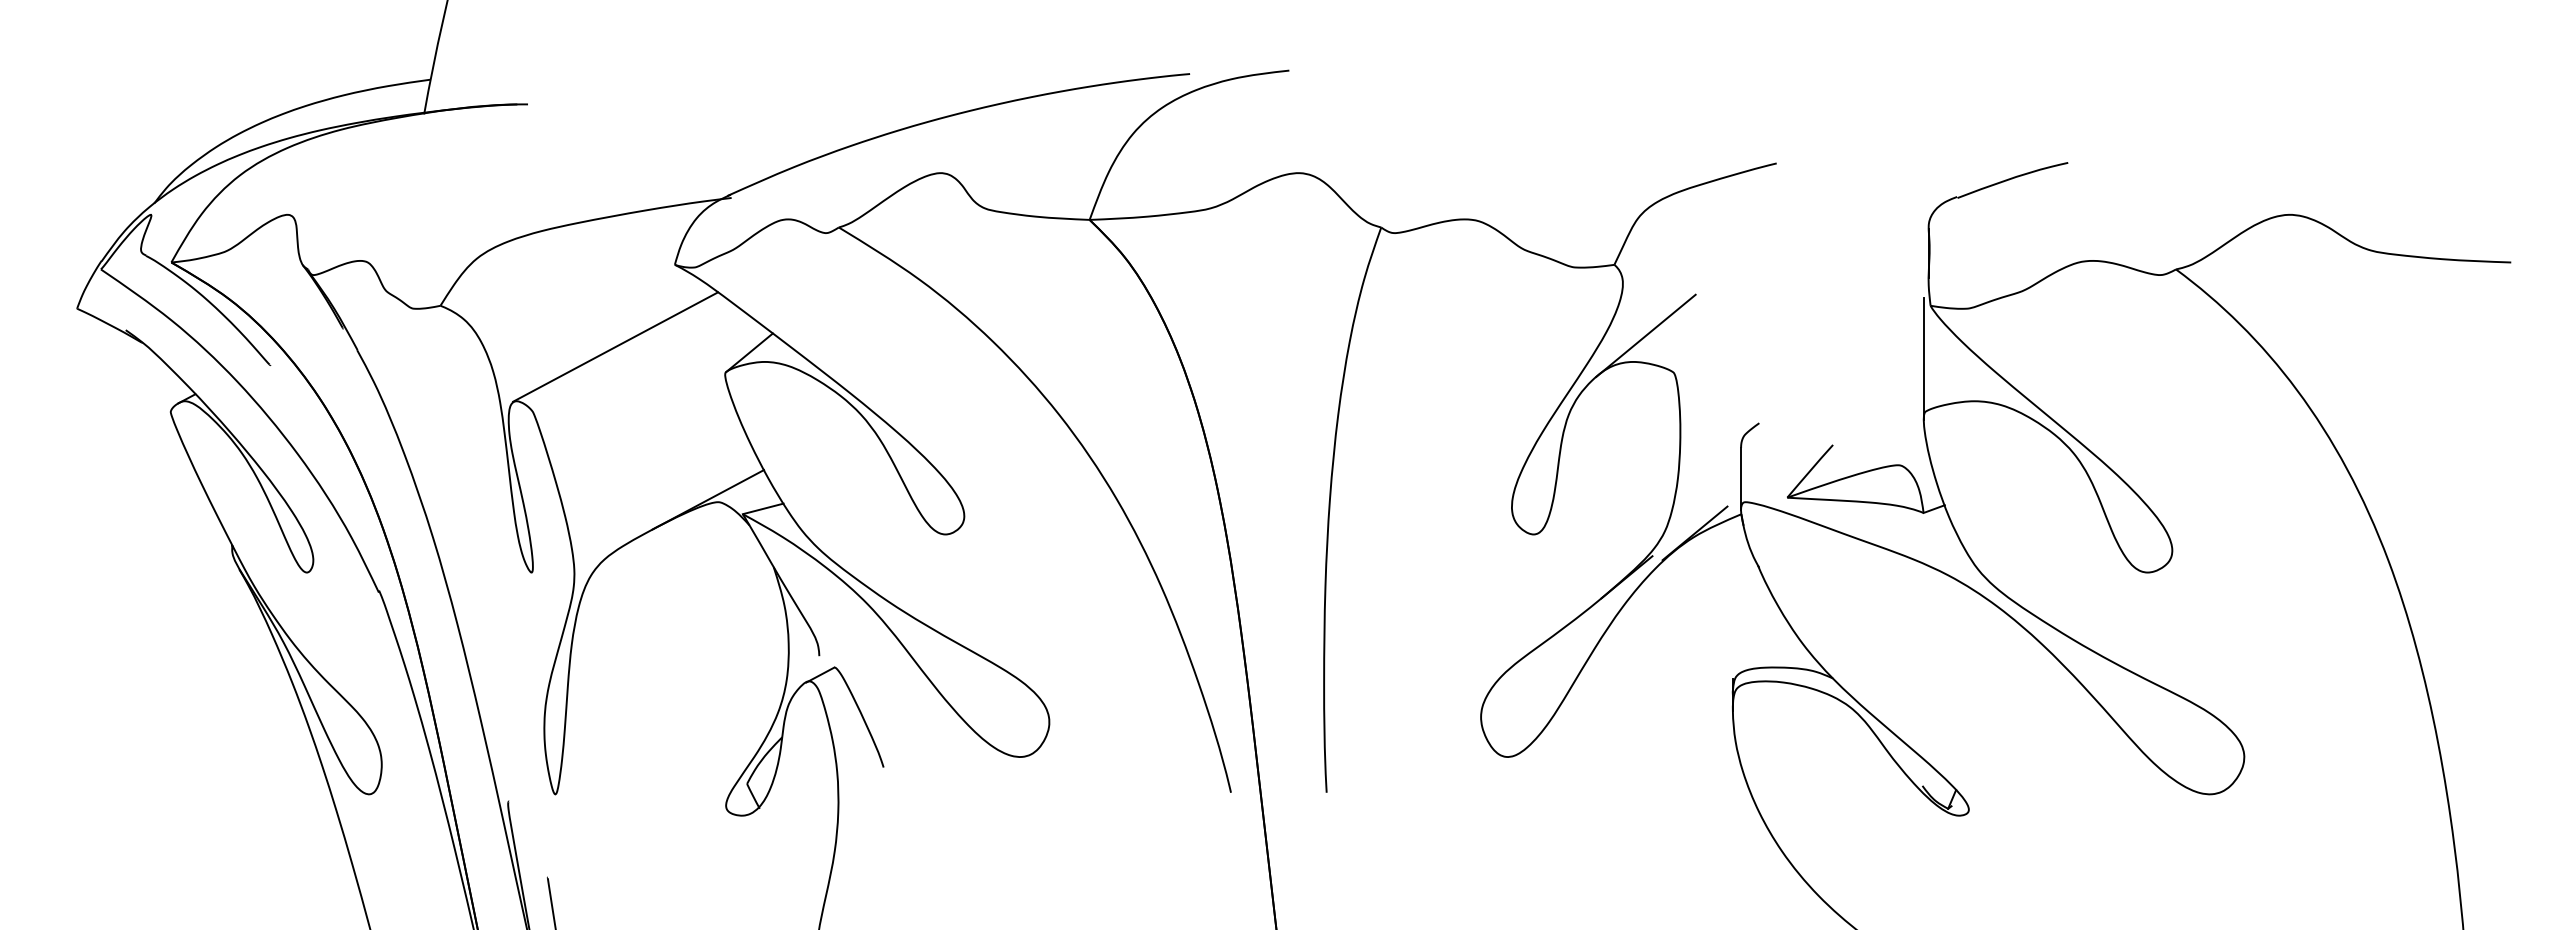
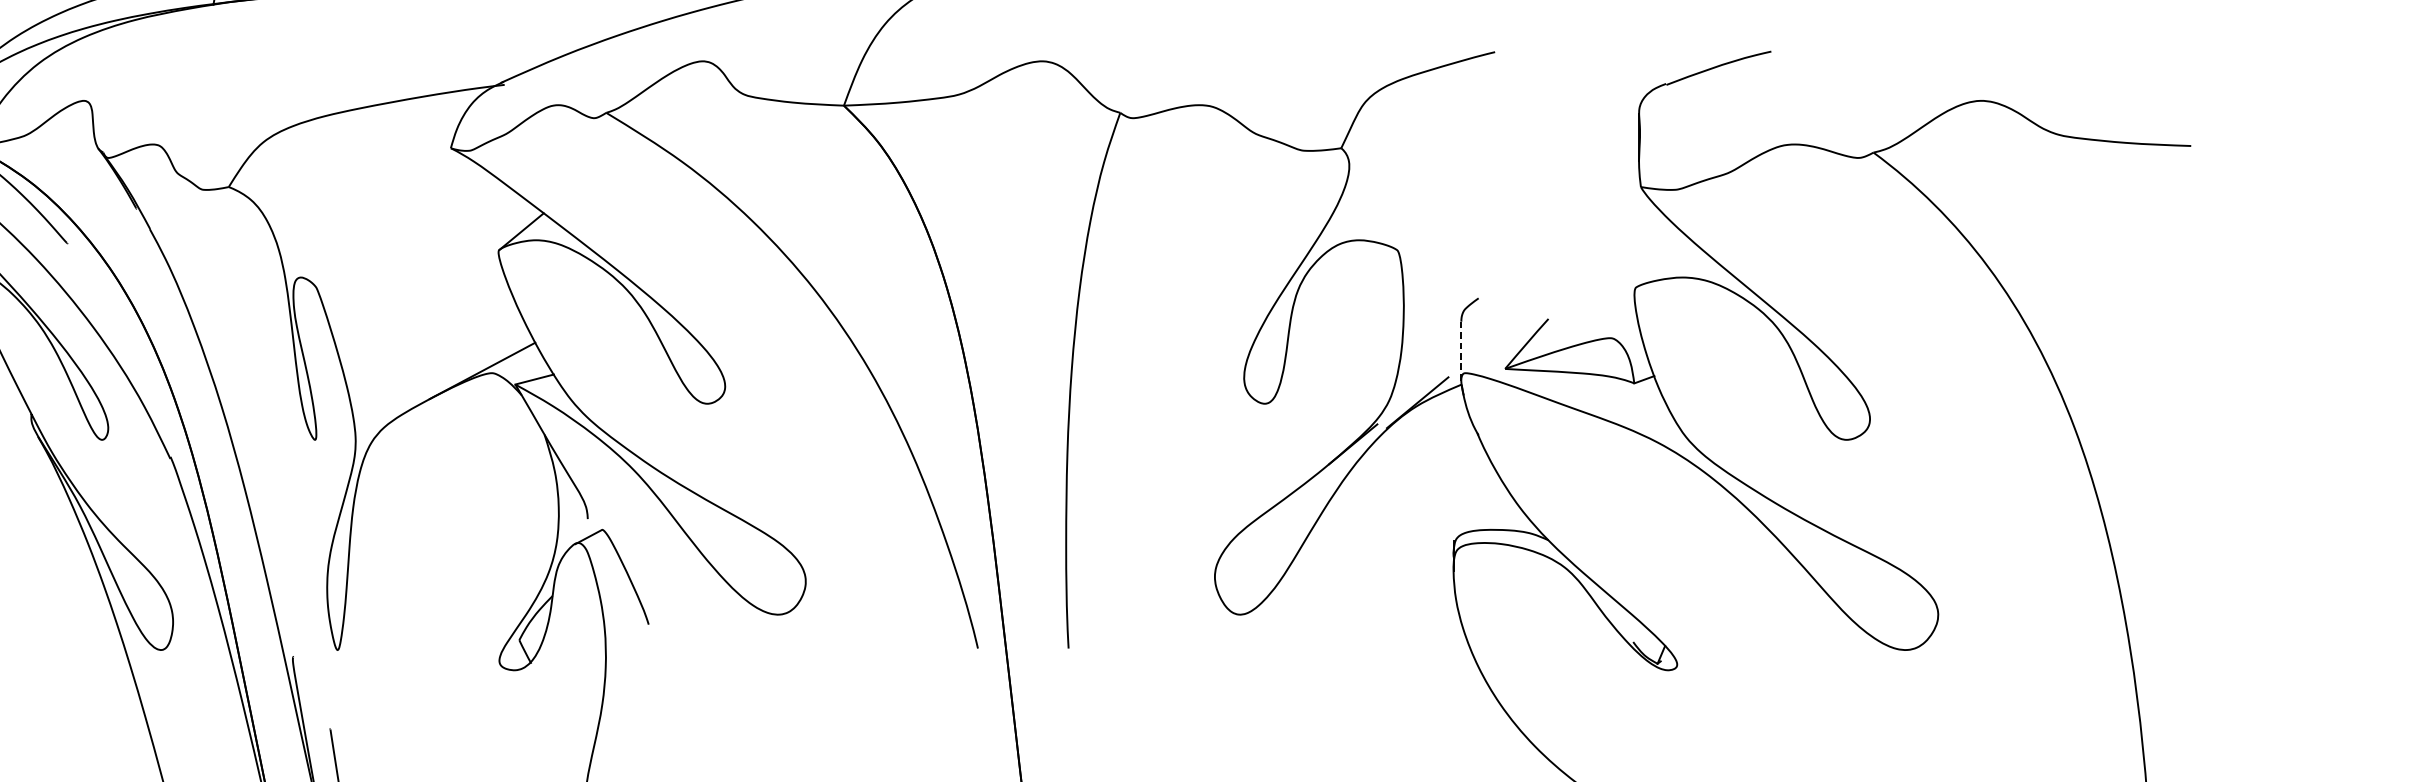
line: (1645, 335) -> (1370, 215), removed
line: (615, 346) -> (394, 225), removed
line: (1923, 358) -> (1634, 237), removed
line: (1741, 479) -> (1461, 351), solid -> dashed

